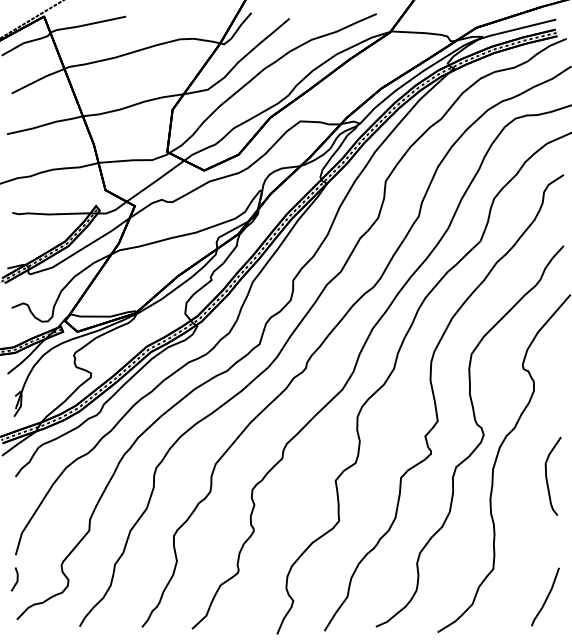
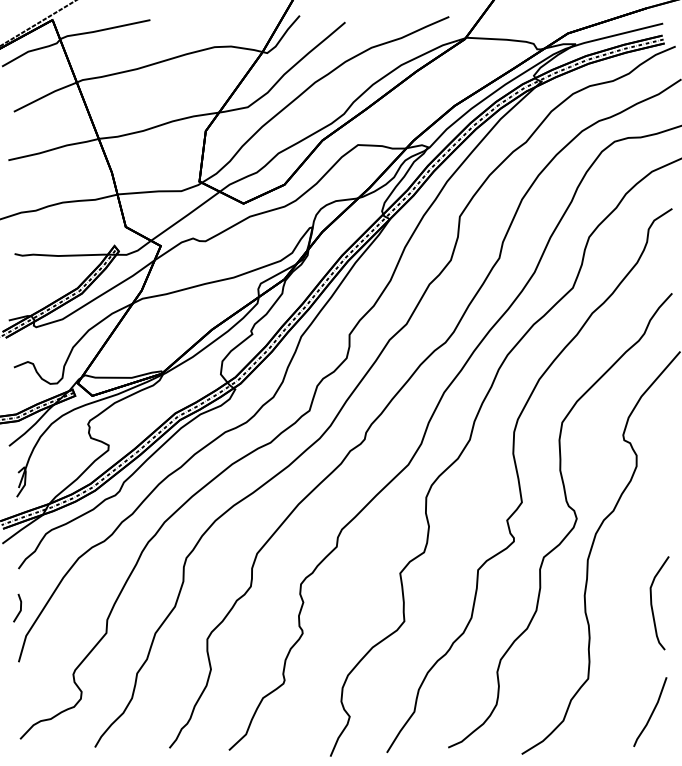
curve: (547, 476) -> (652, 603), moved
line: (17, 578) -> (20, 607), moved

